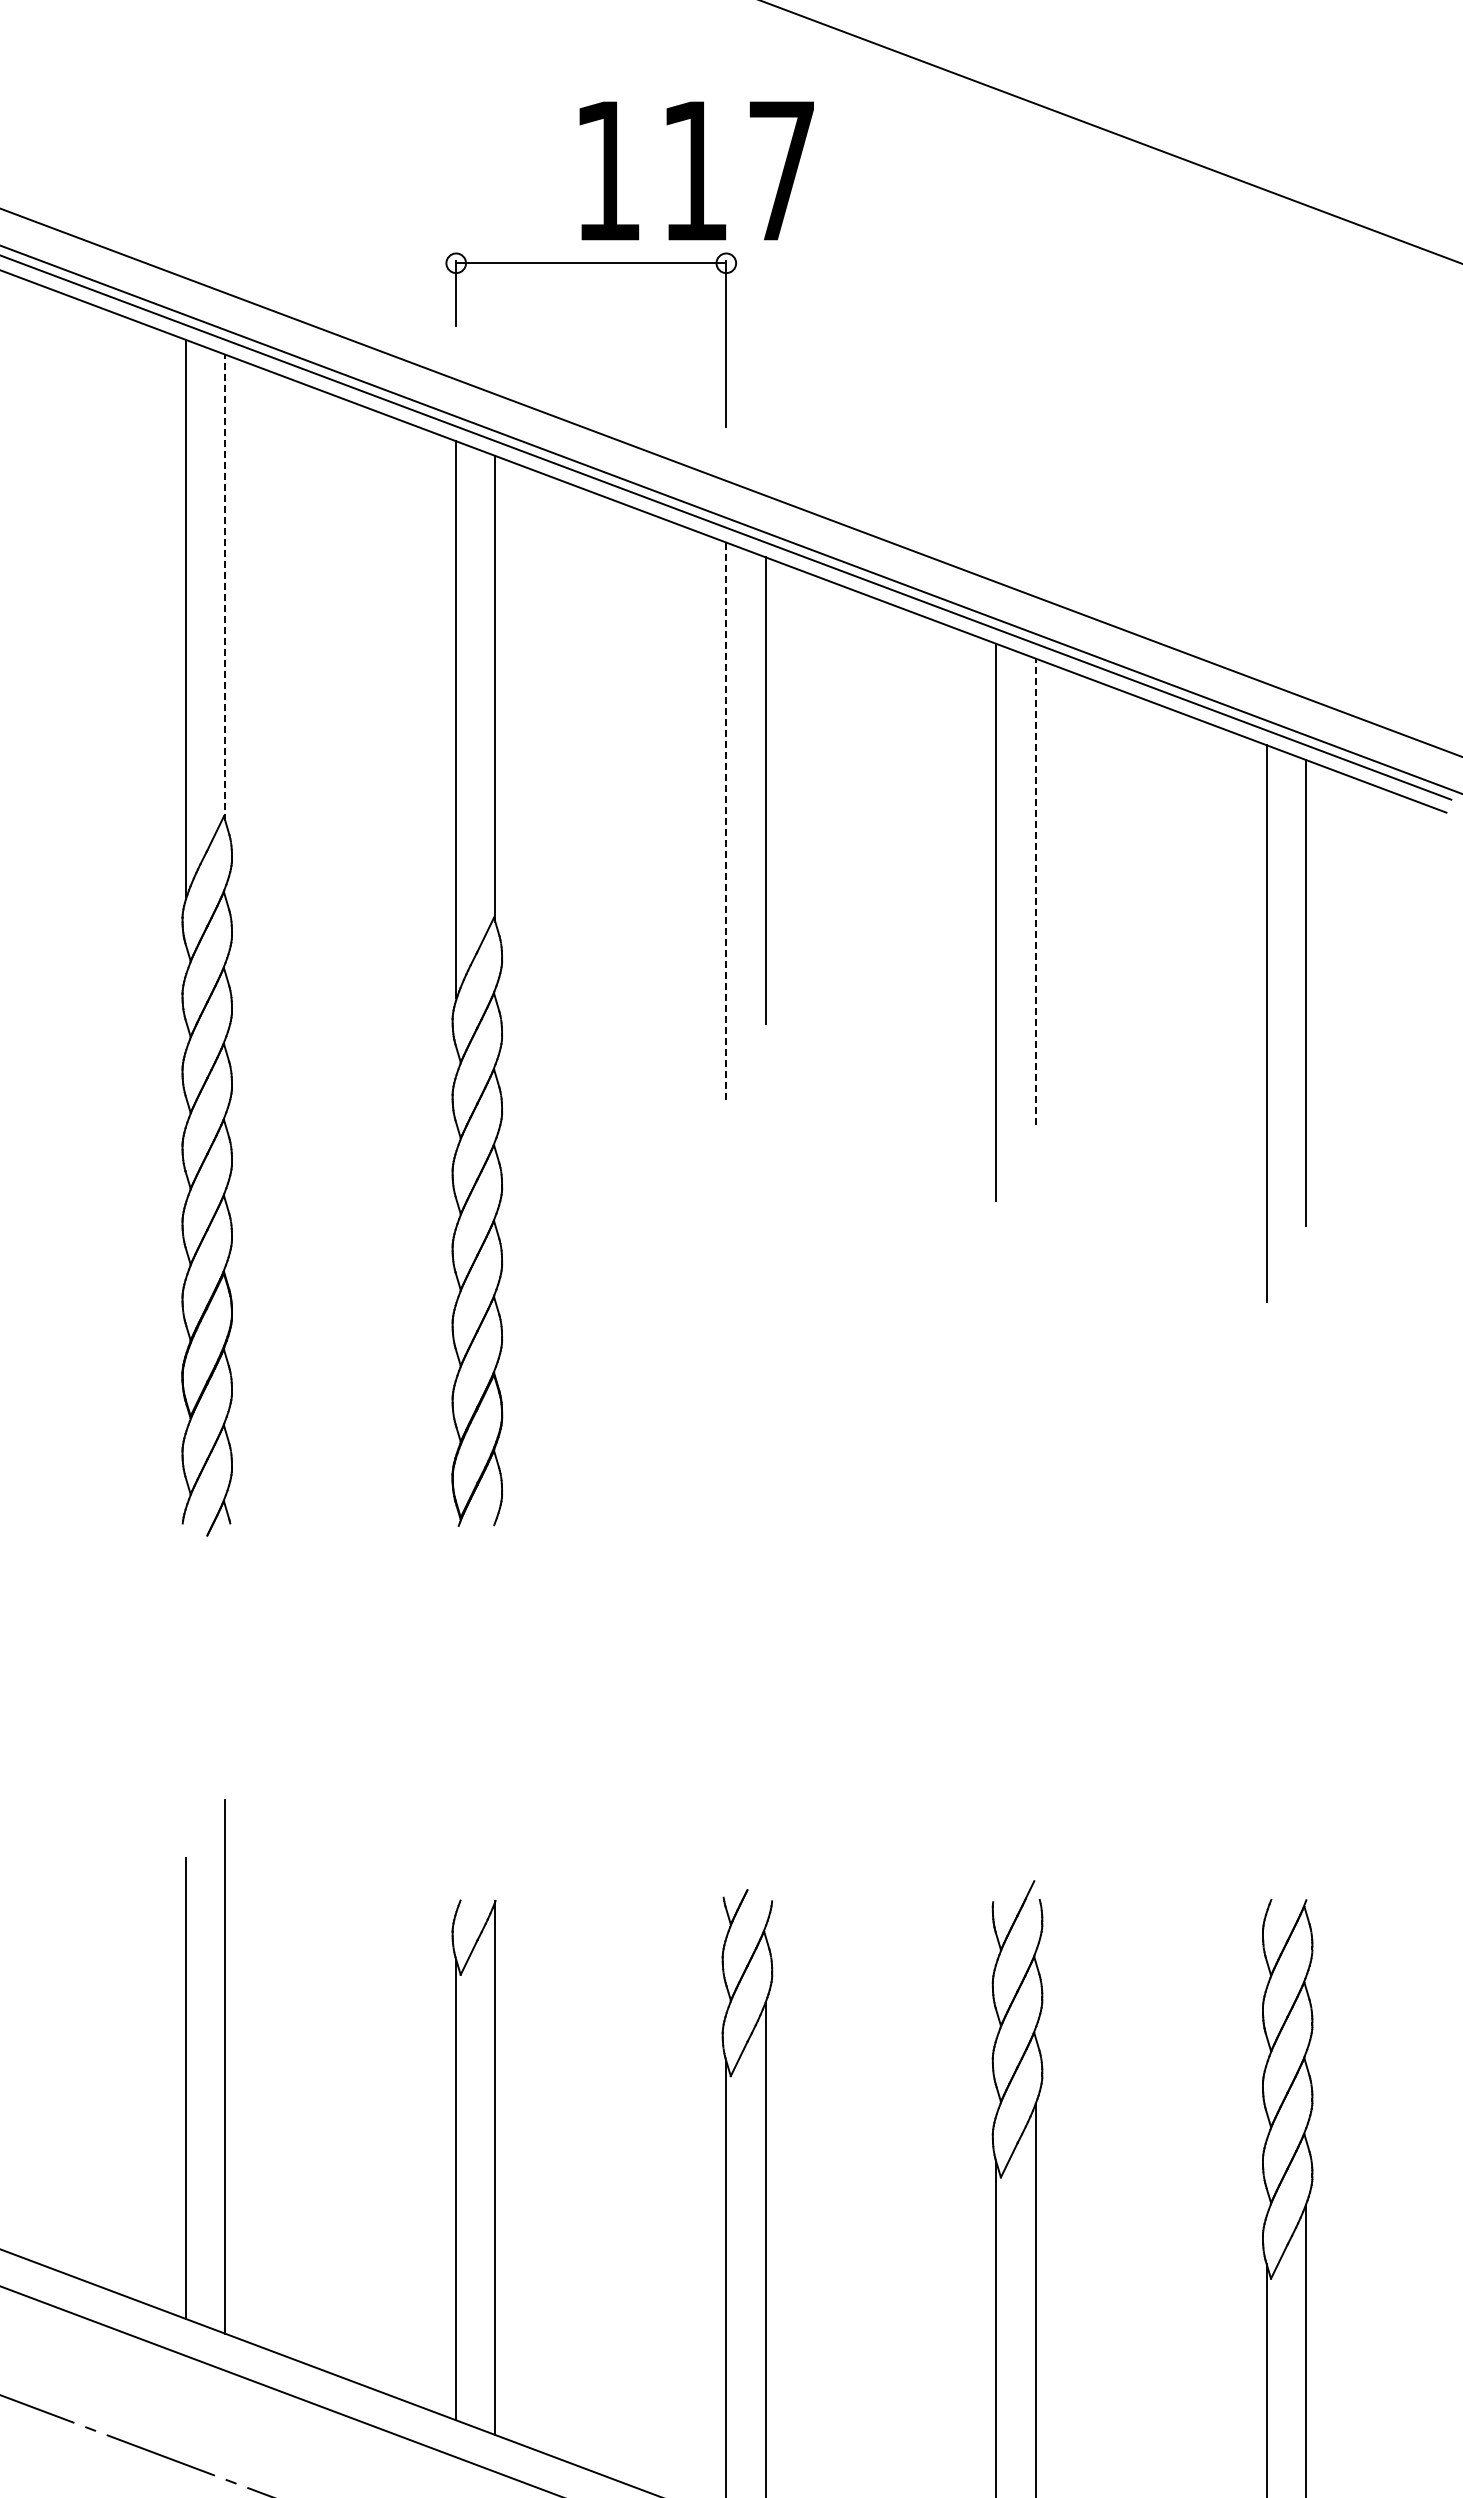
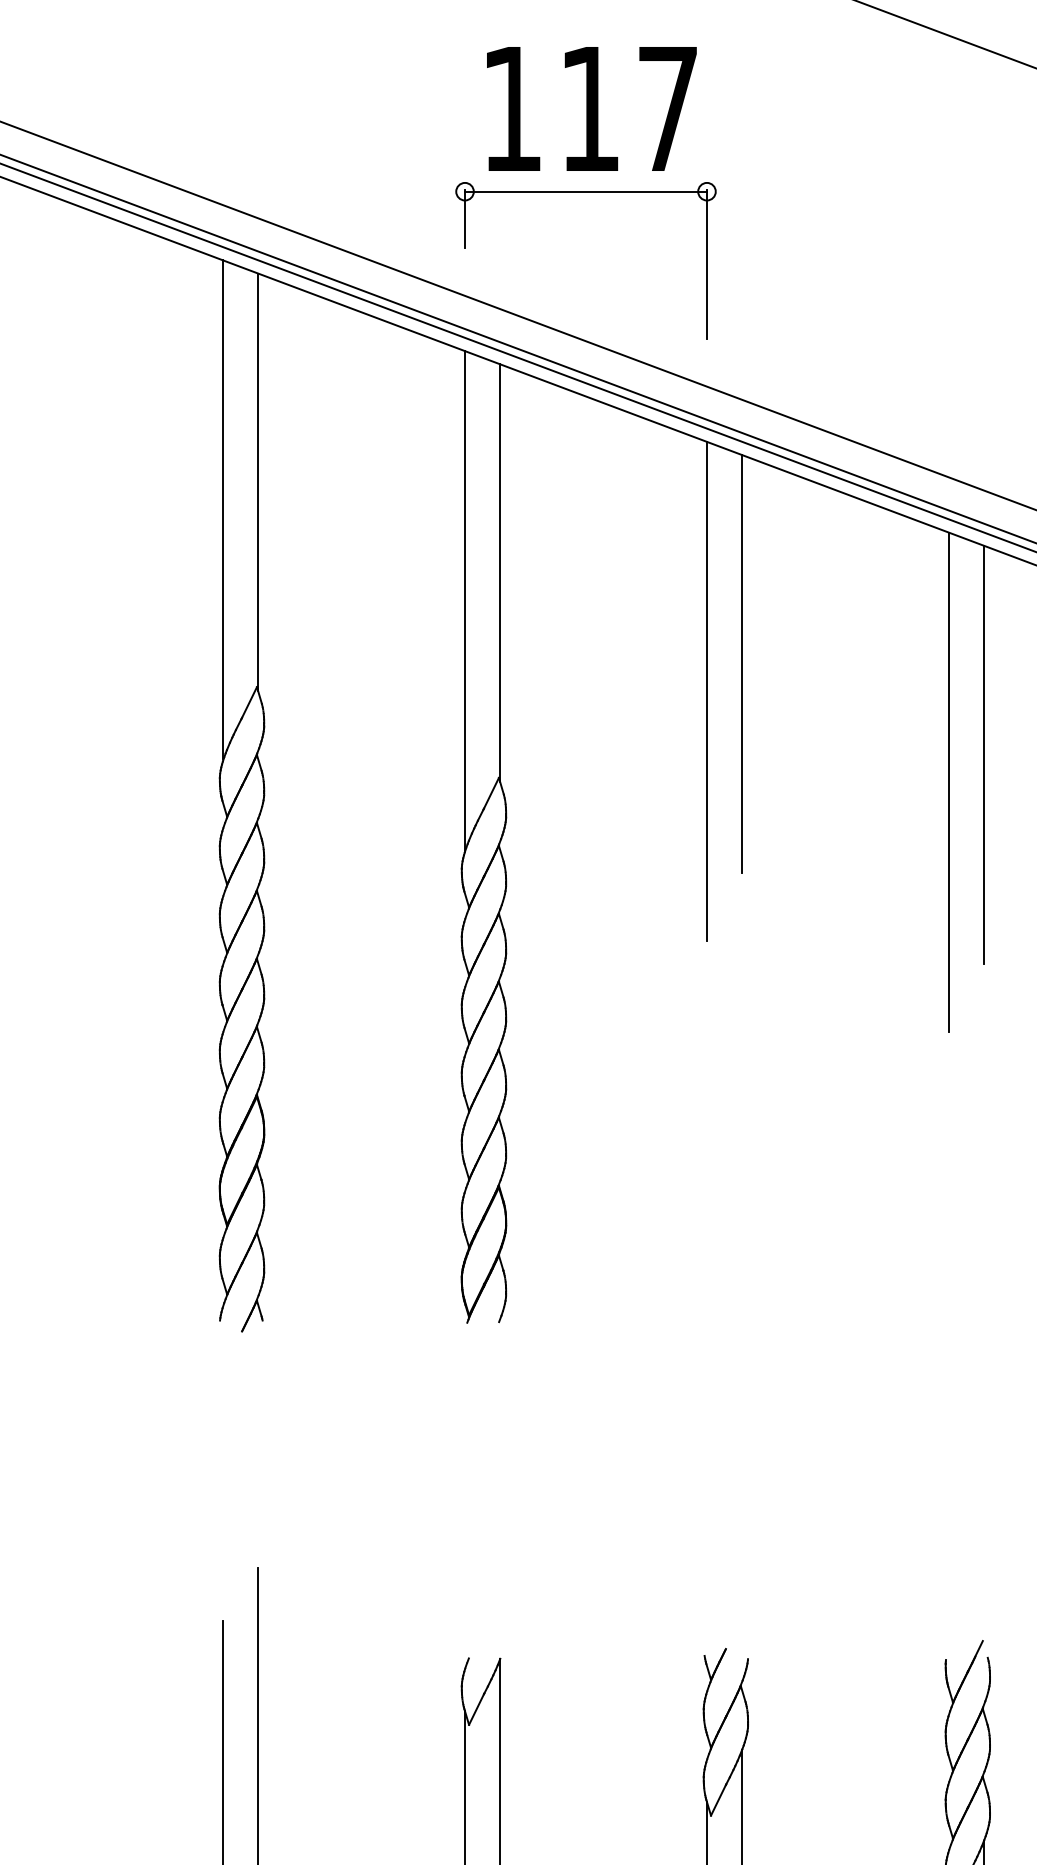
text: (696, 170) -> (591, 108), moved
line: (225, 587) -> (258, 482), dashed -> solid
line: (726, 821) -> (707, 691), dashed -> solid
line: (1035, 891) -> (983, 754), dashed -> solid

